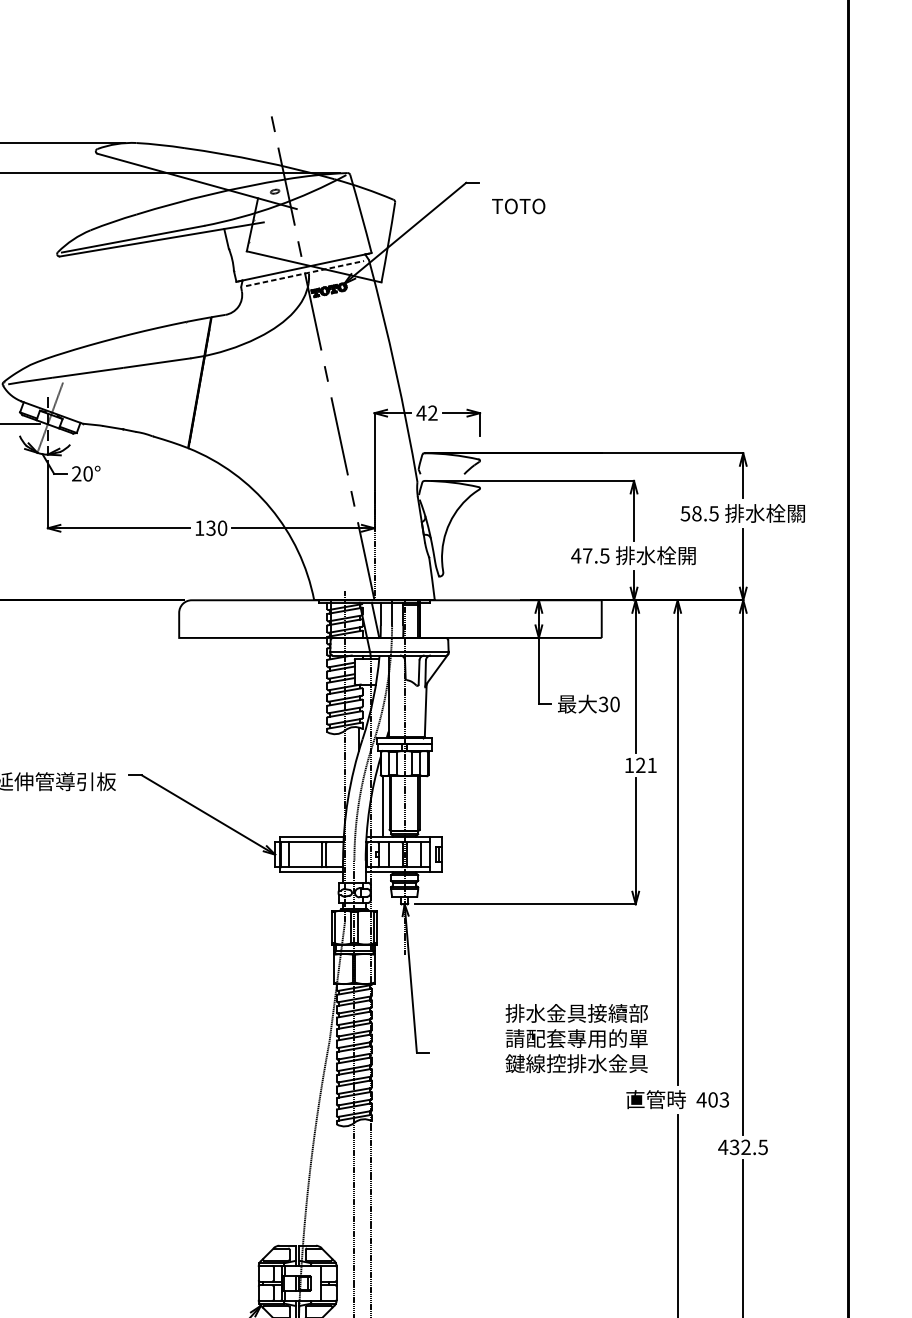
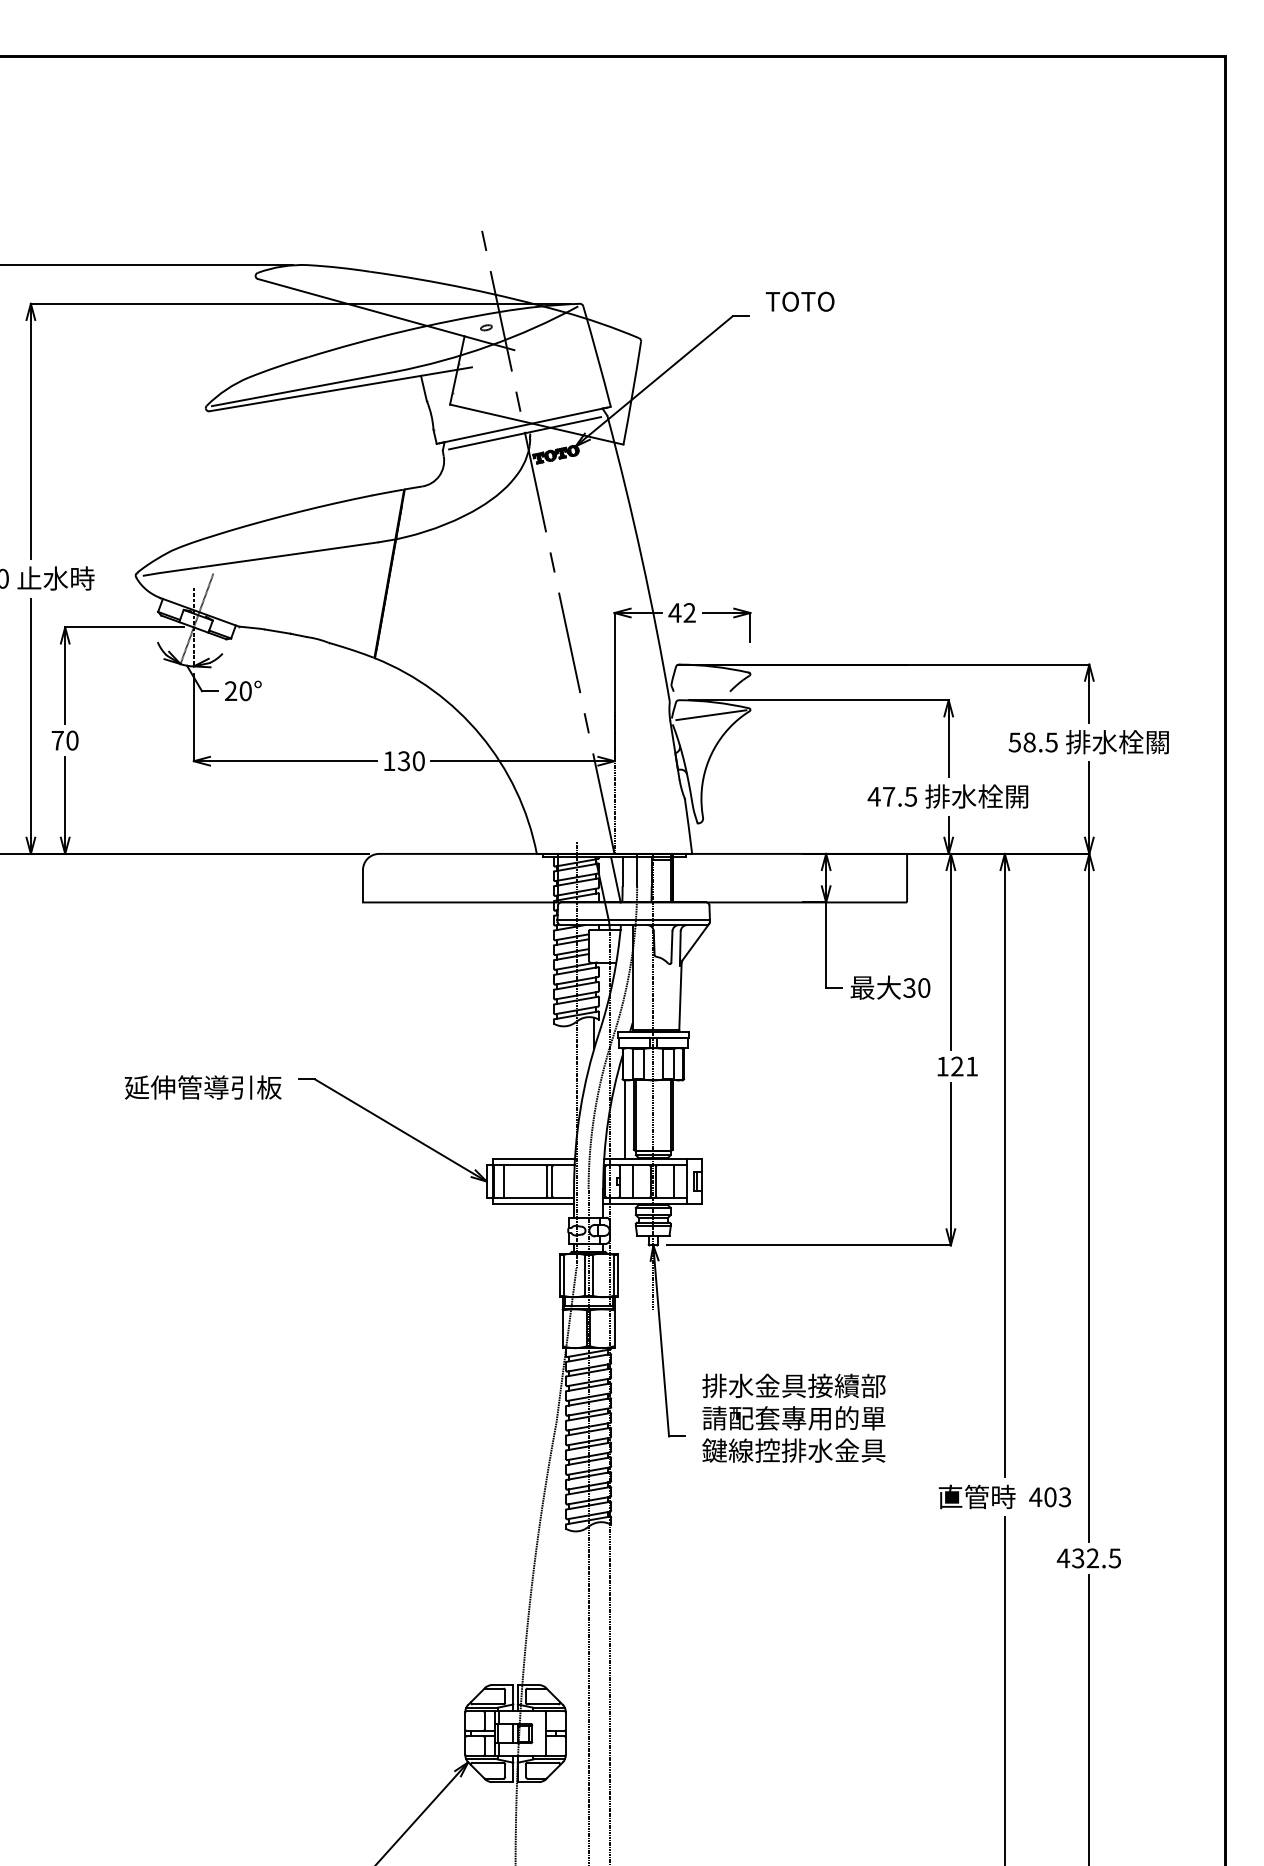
text: (518, 206) -> (799, 301), moved
line: (305, 273) -> (525, 433), dashed -> solid
line: (449, 492) -> (711, 715), added
text: (576, 1037) -> (793, 1417), moved

